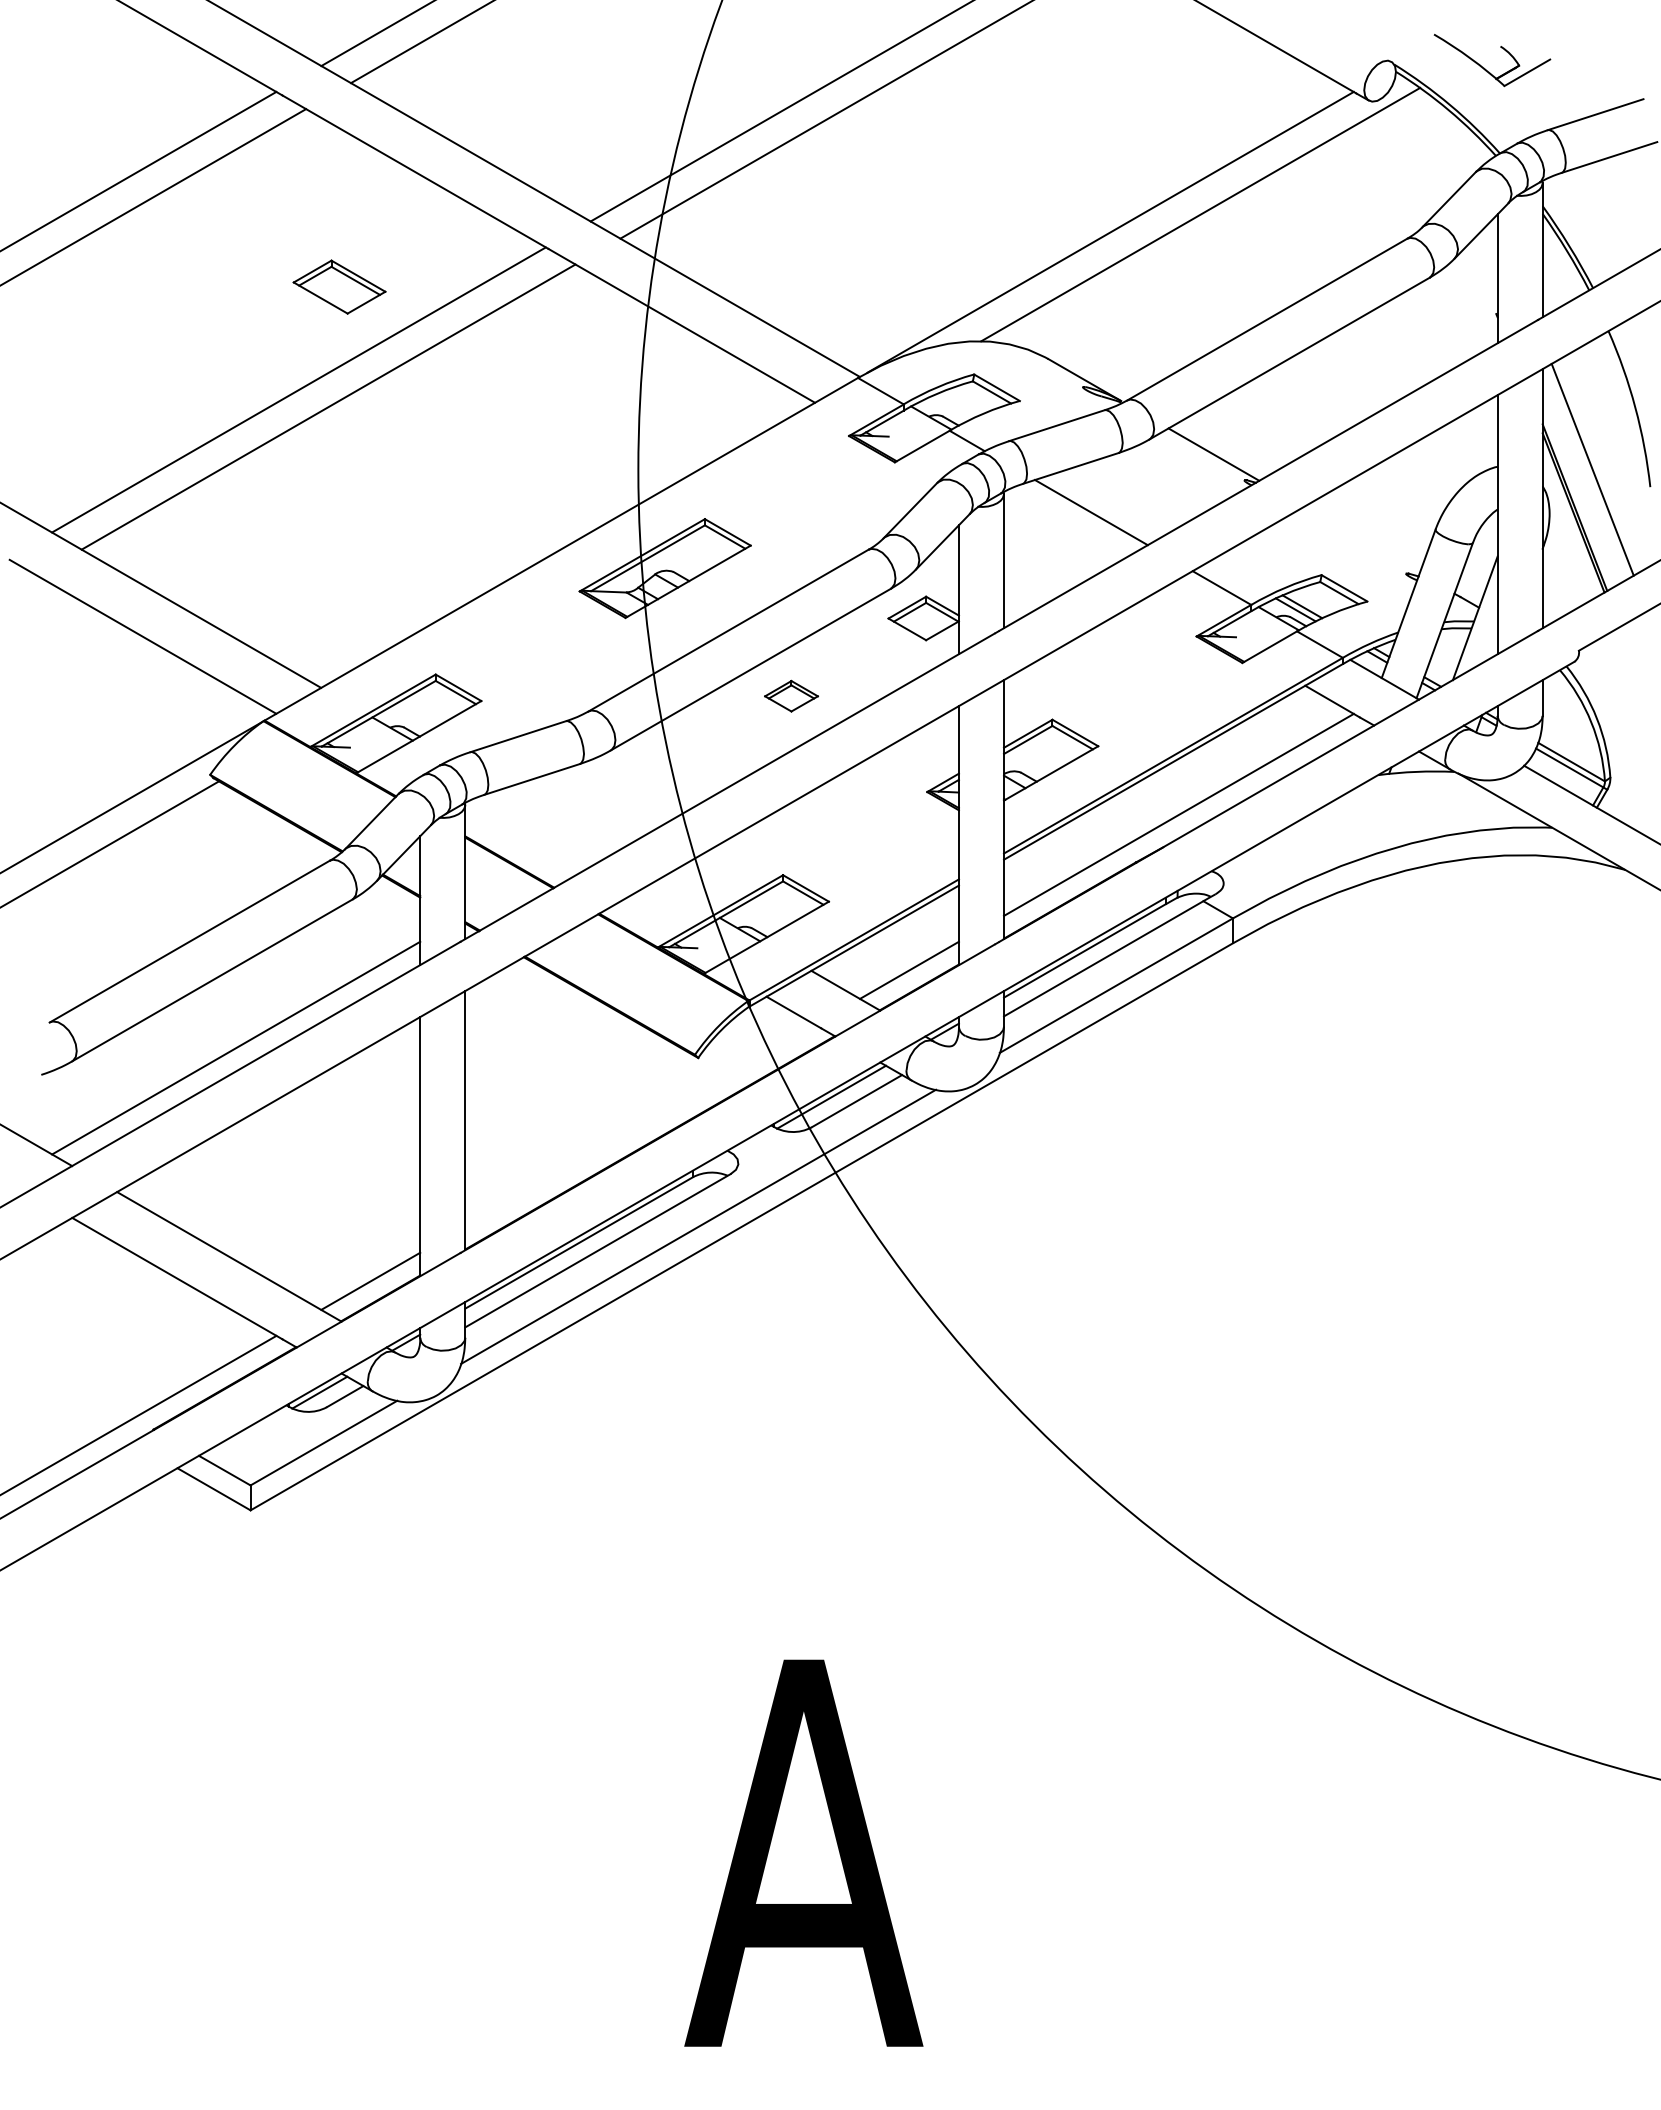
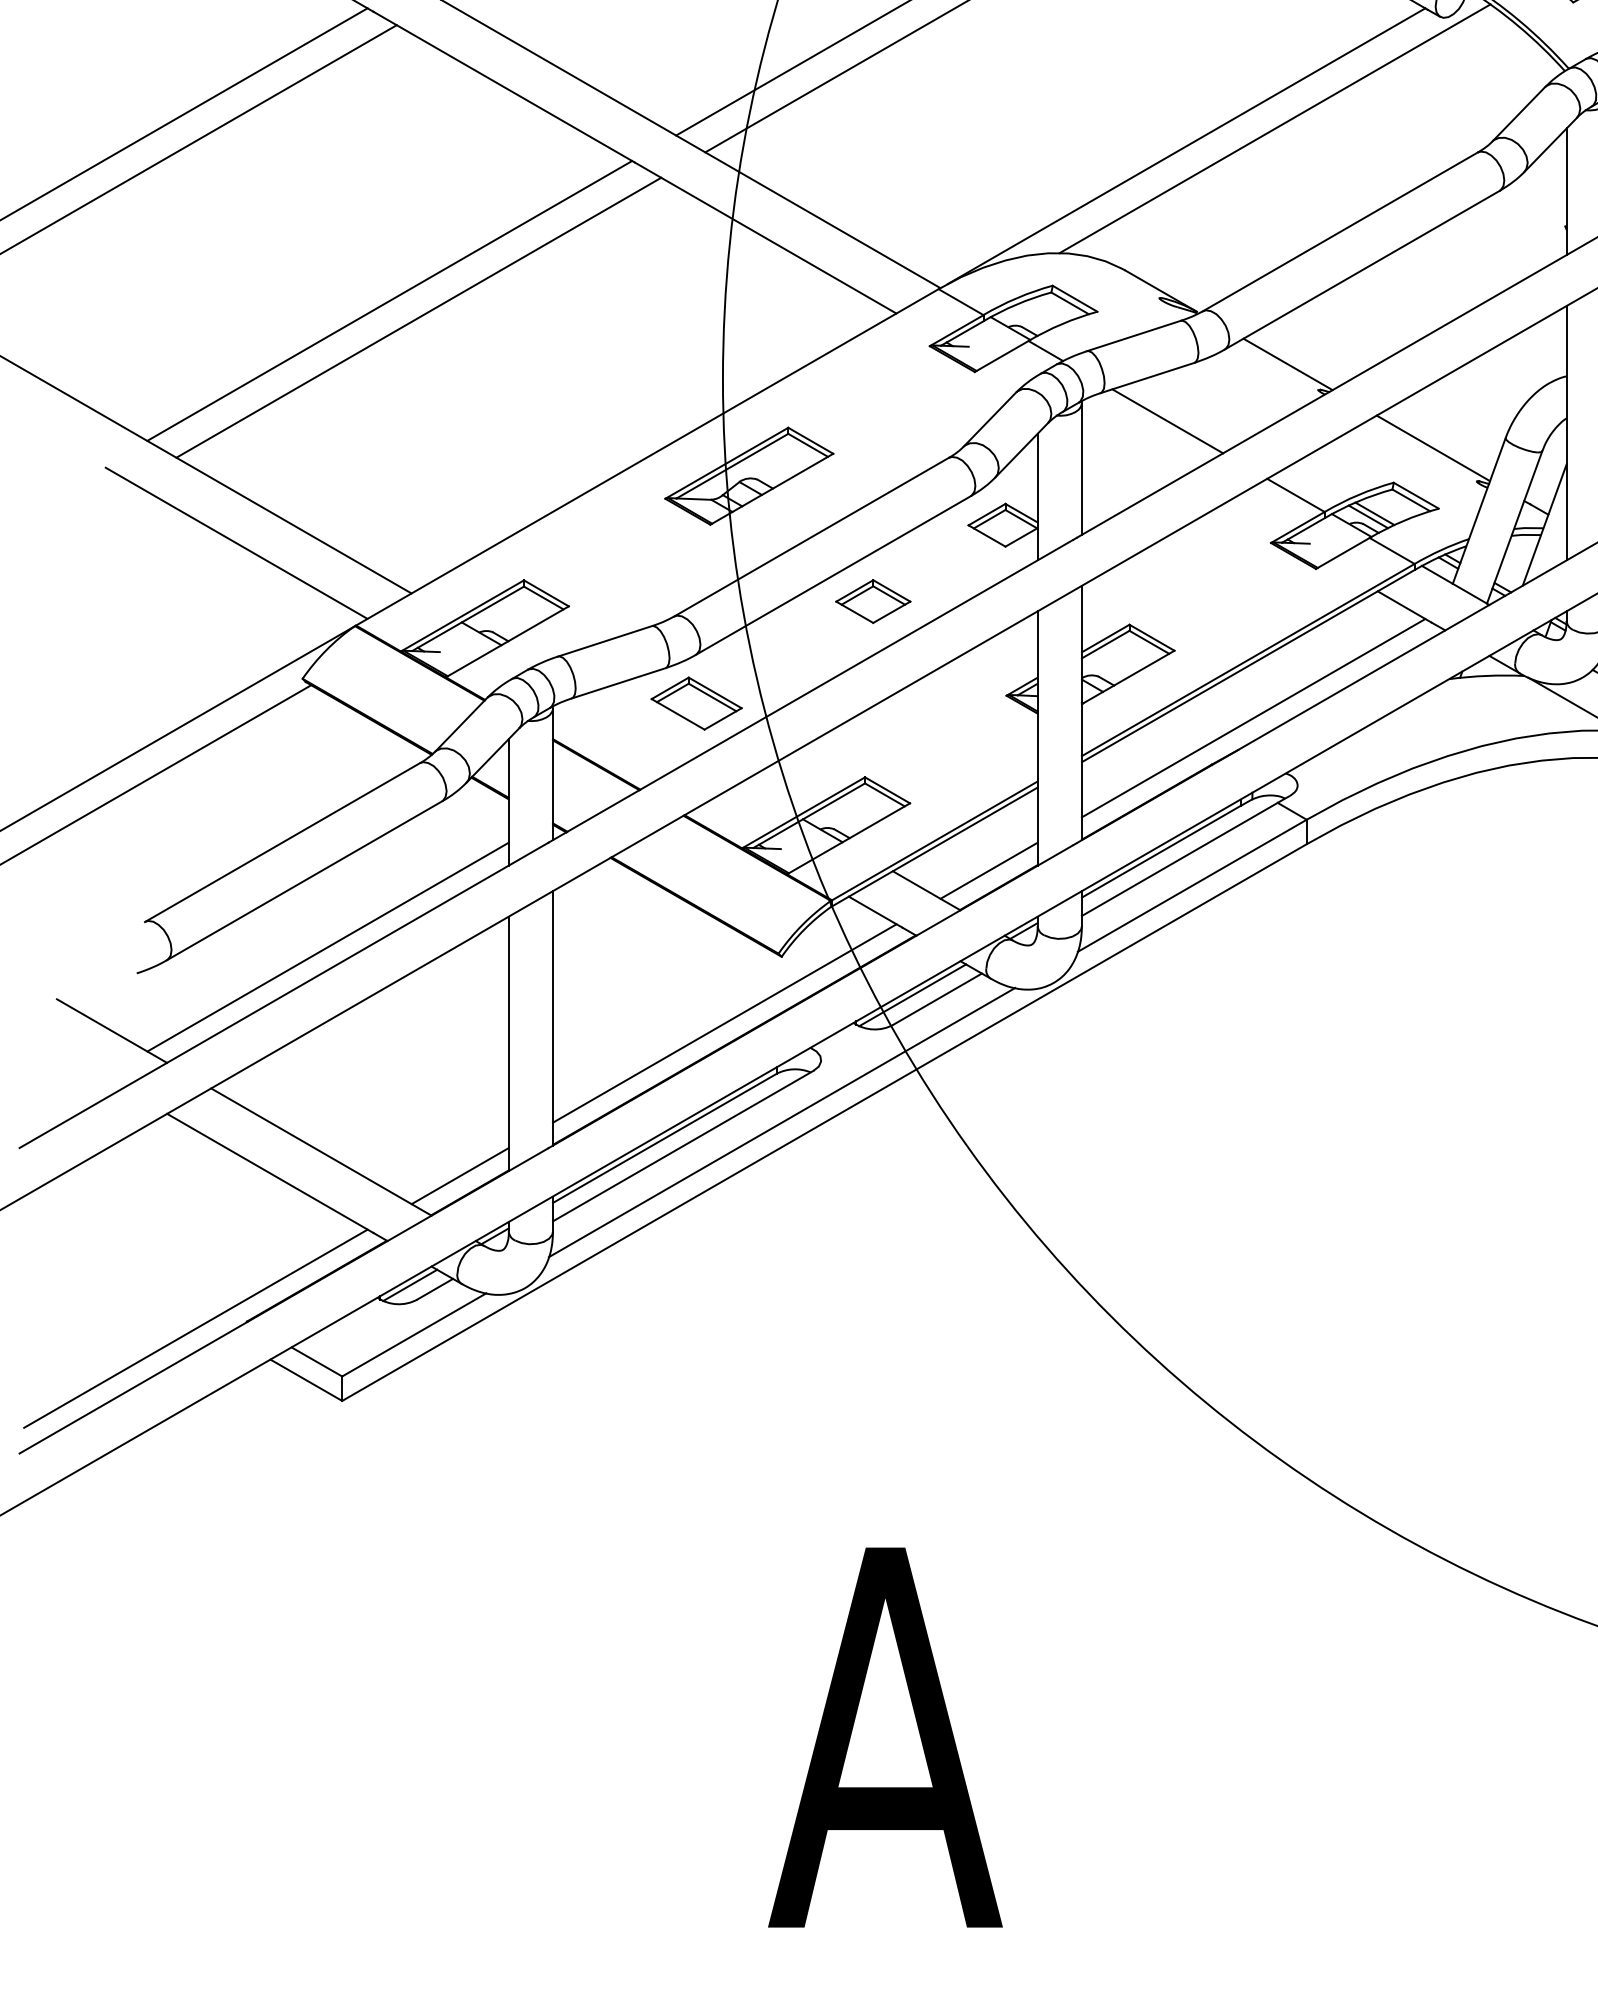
part: (339, 286) -> (696, 703), moved
line: (1361, 539) -> (1432, 447), added
part: (791, 696) -> (873, 601), size x1.43
line: (640, 1125) -> (725, 1023), added

